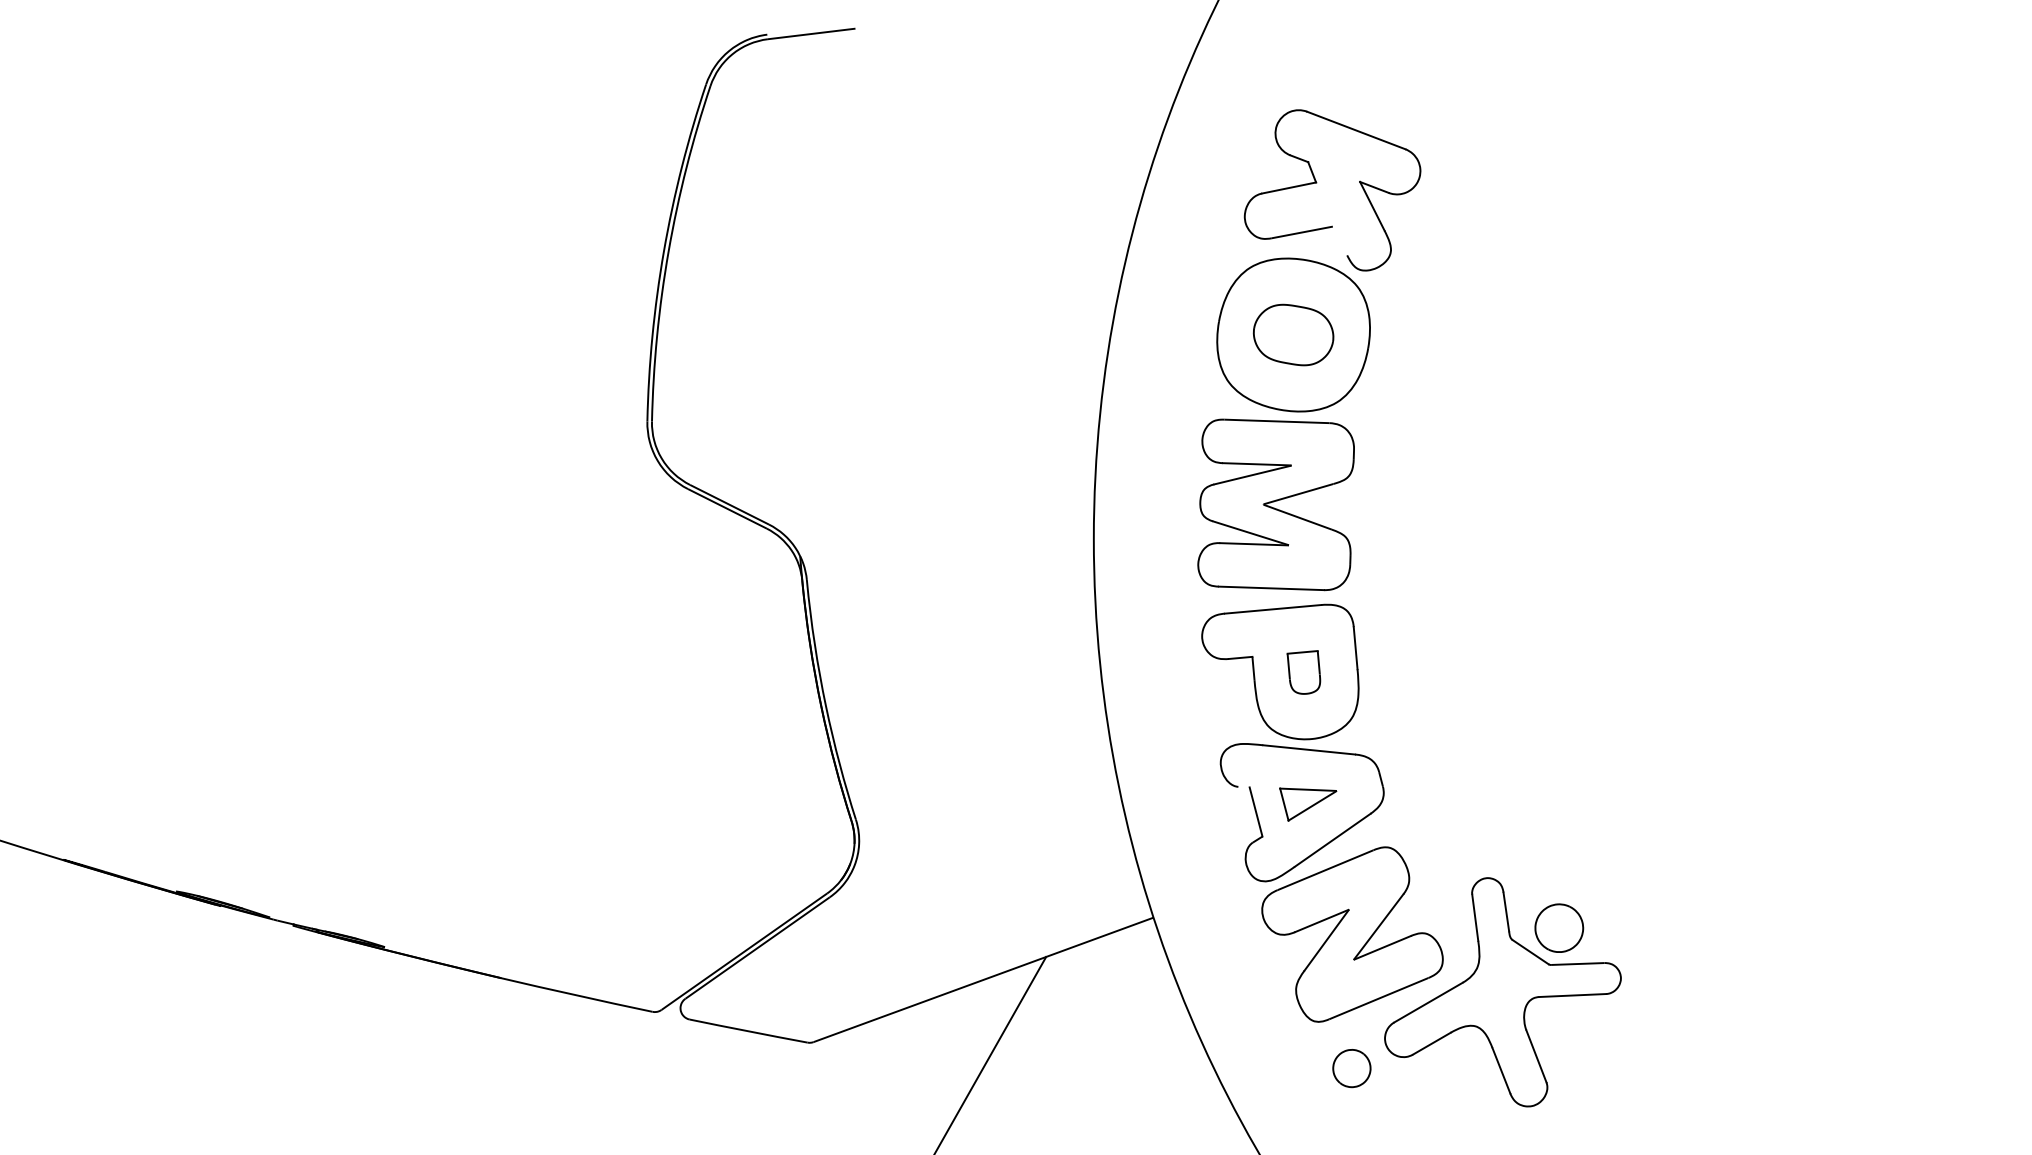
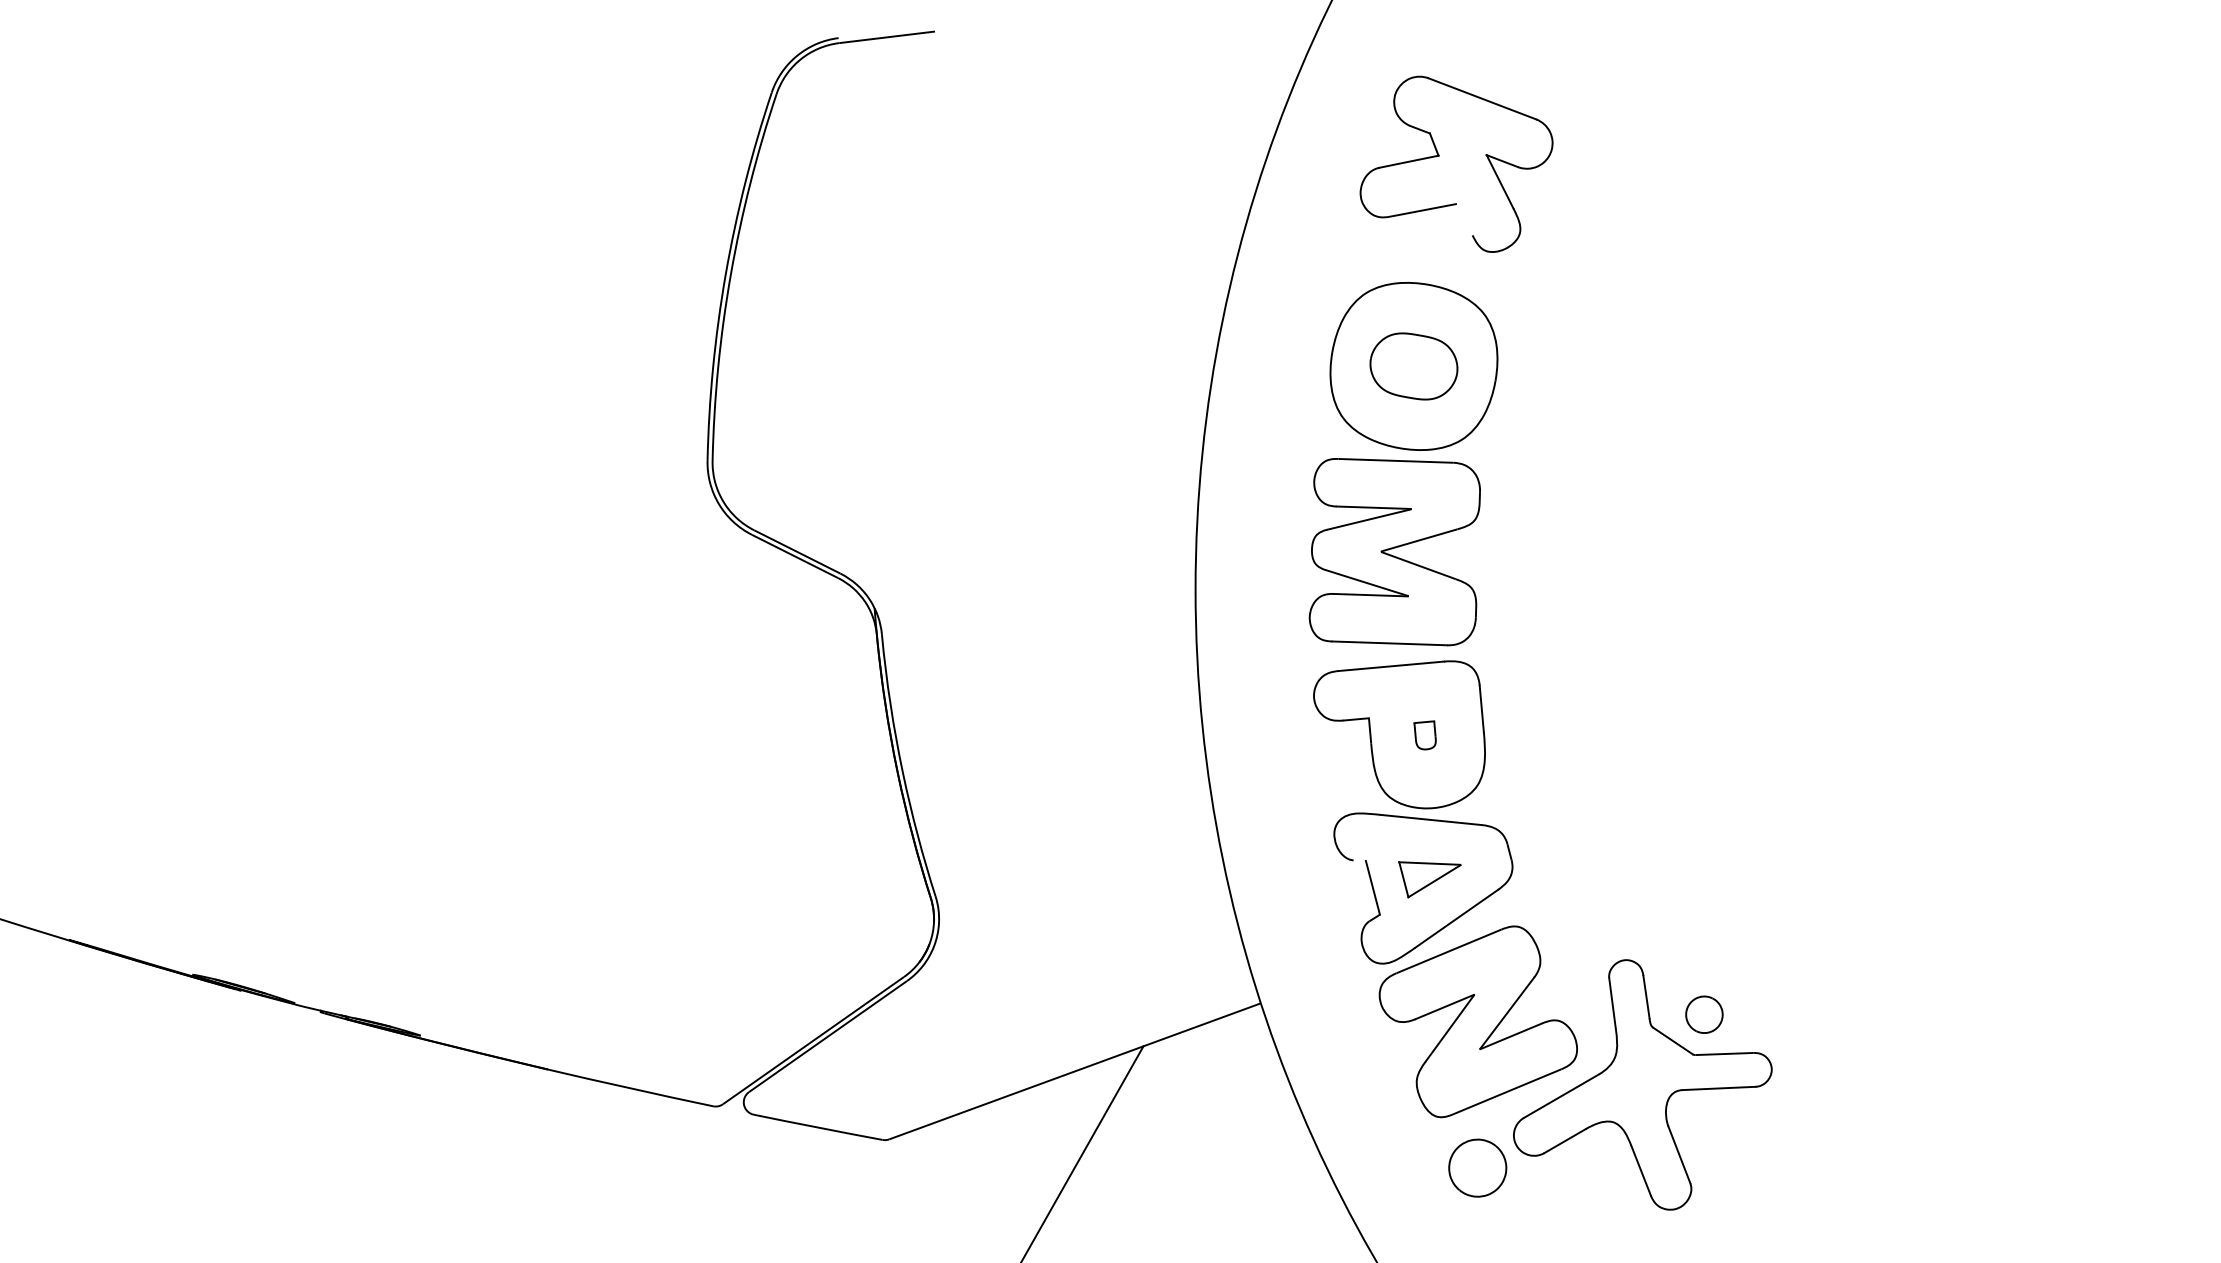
part: (1316, 183) -> (1439, 156), moved
part: (1303, 672) -> (1424, 735), size x0.6
part: (1559, 927) -> (1704, 1014), size x0.7
part: (1351, 1068) -> (1477, 1168), size x1.4

